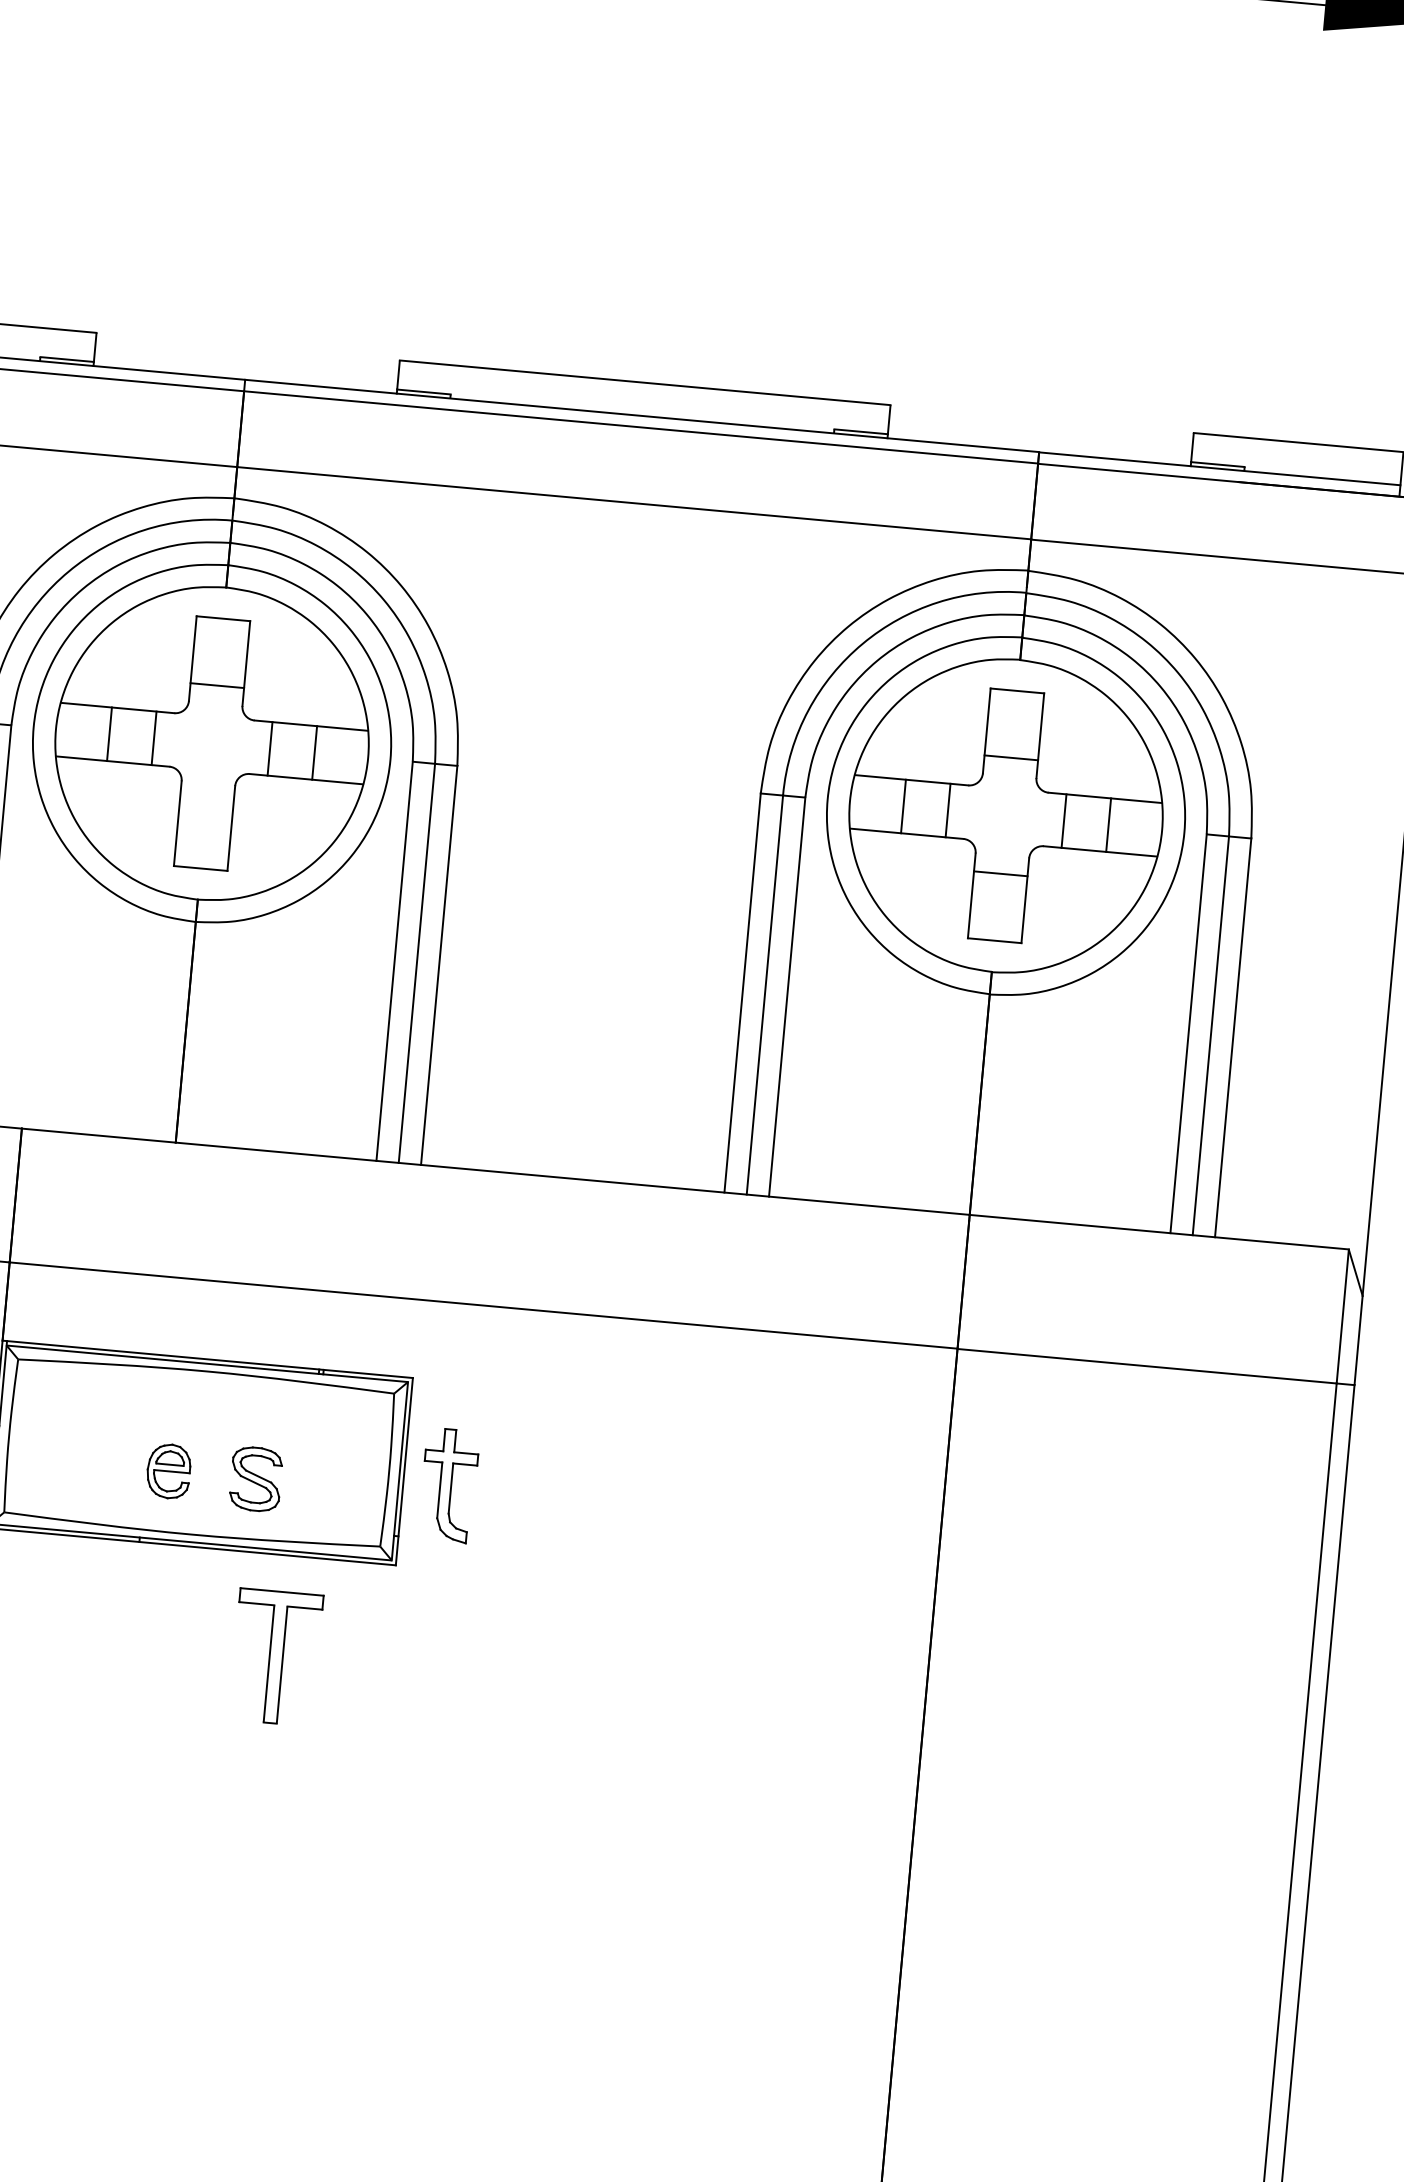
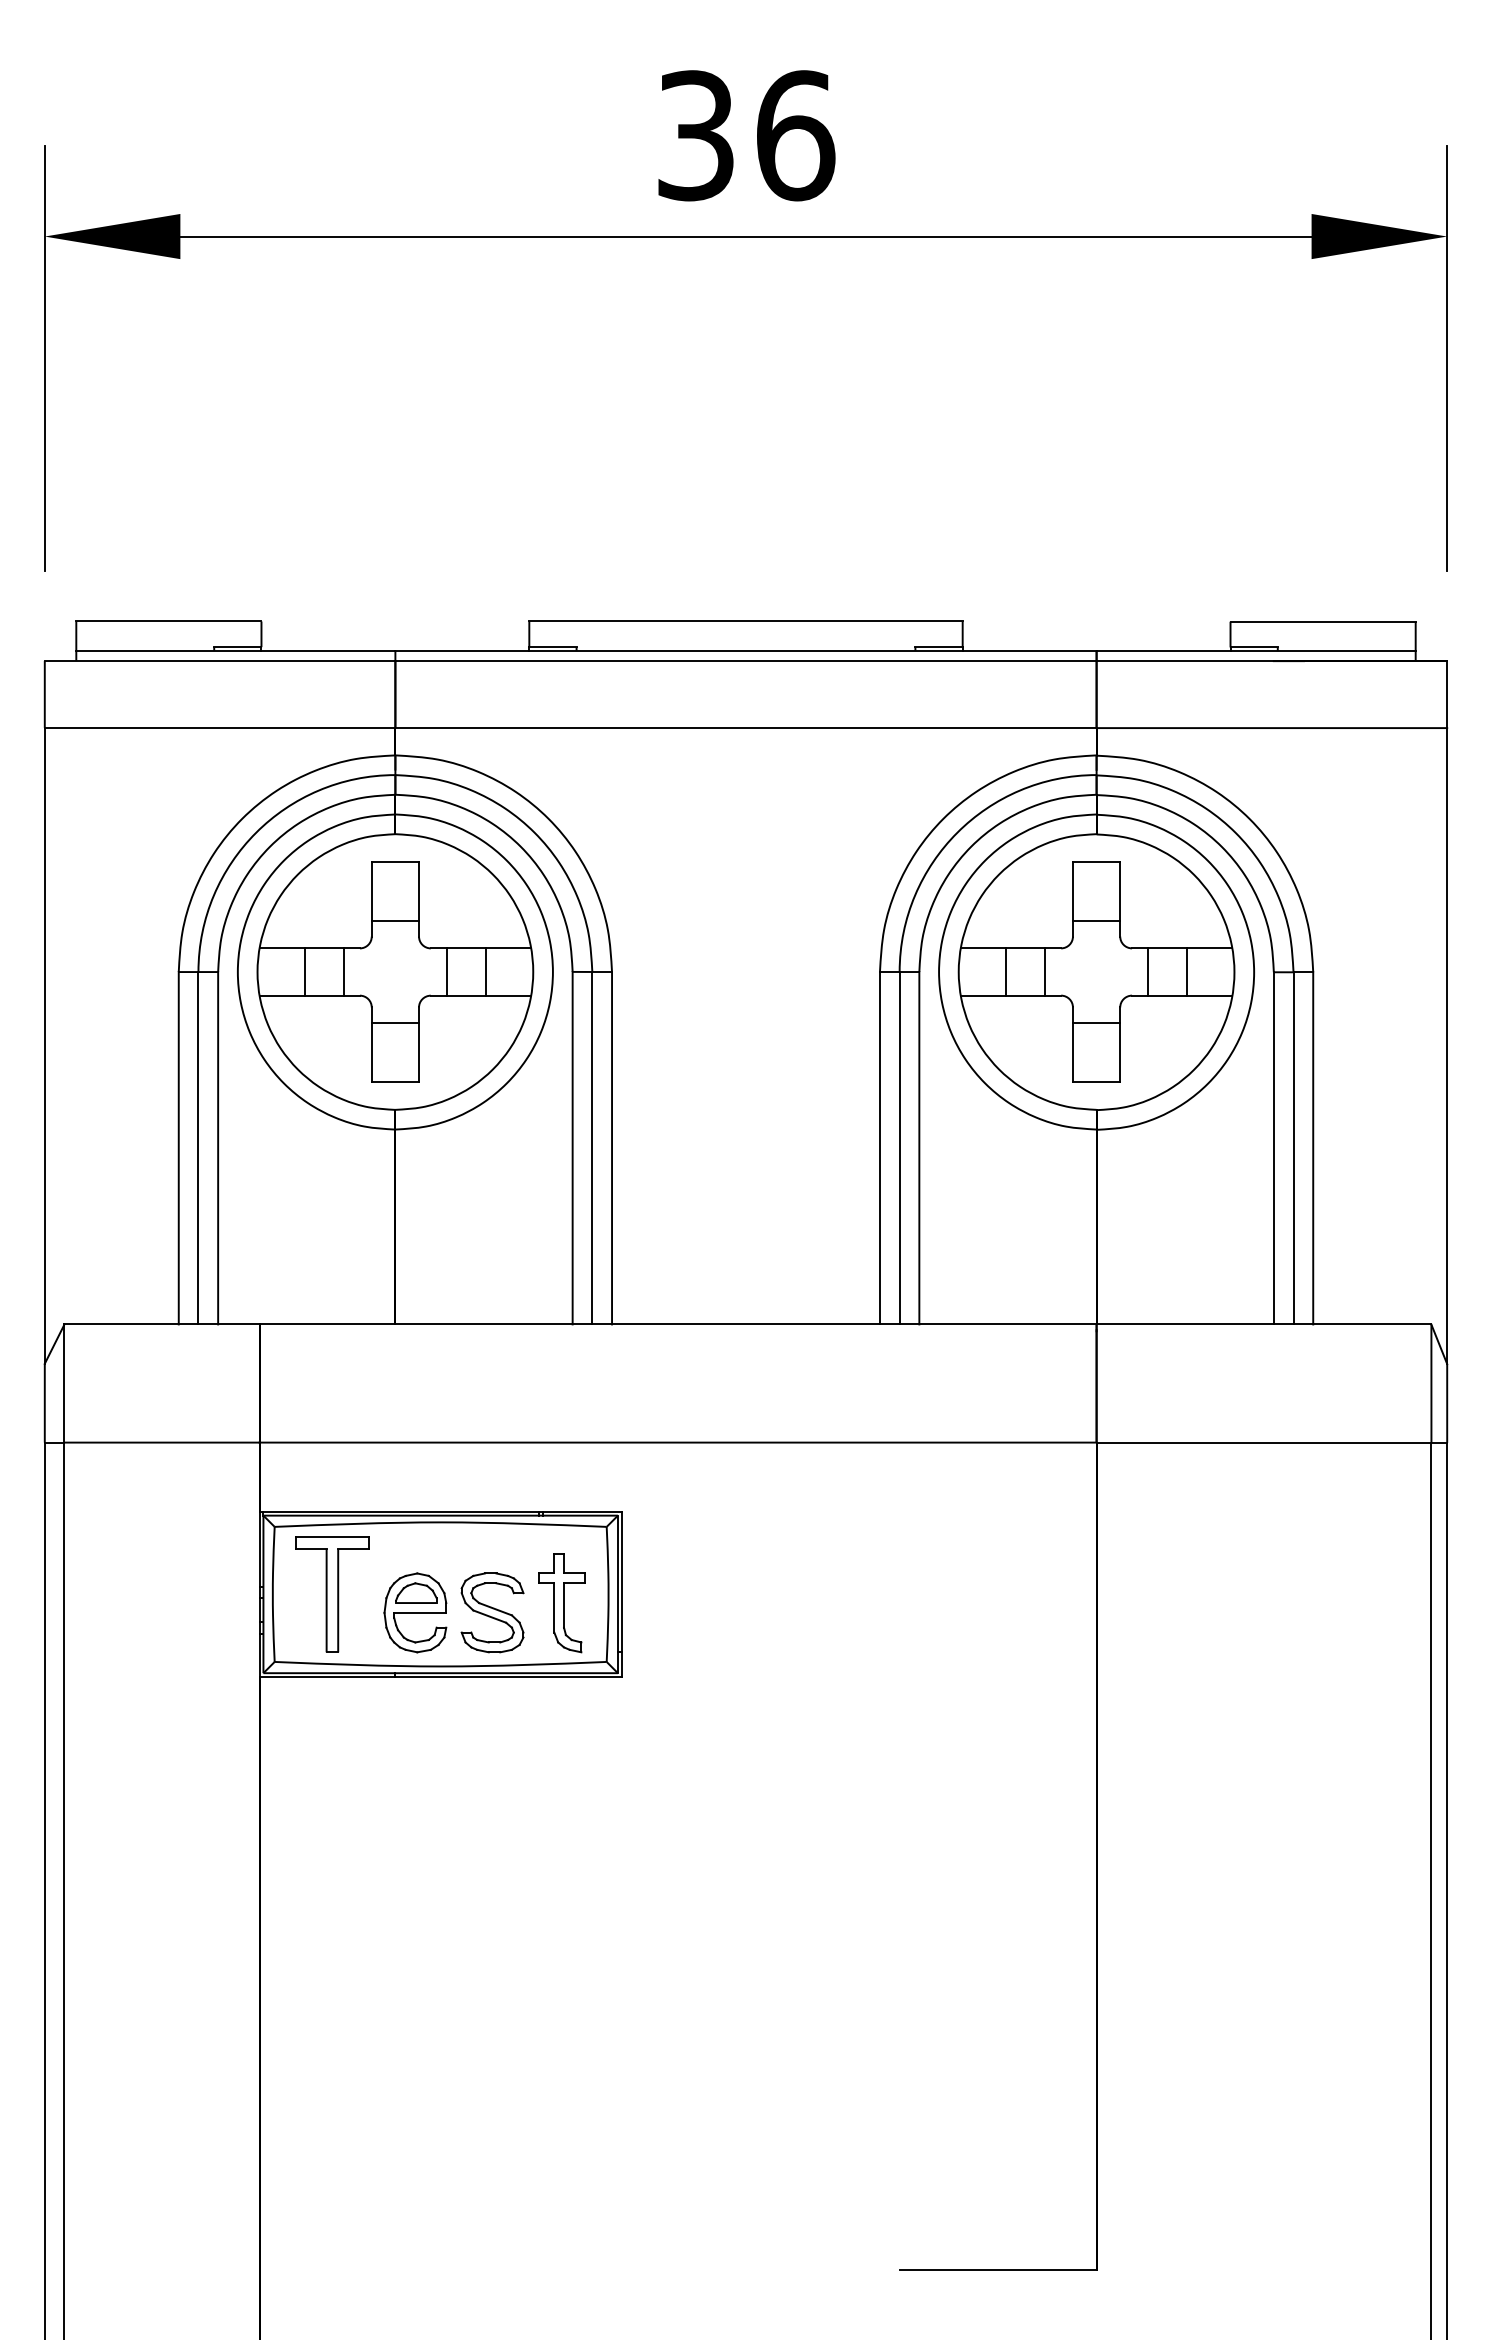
line: (206, 801) -> (395, 1023), added
part: (168, 1470) -> (415, 1612), size x1.67
part: (256, 1478) -> (492, 1612), size x1.43
part: (448, 1486) -> (561, 1603), moved
part: (276, 1657) -> (332, 1594), moved

